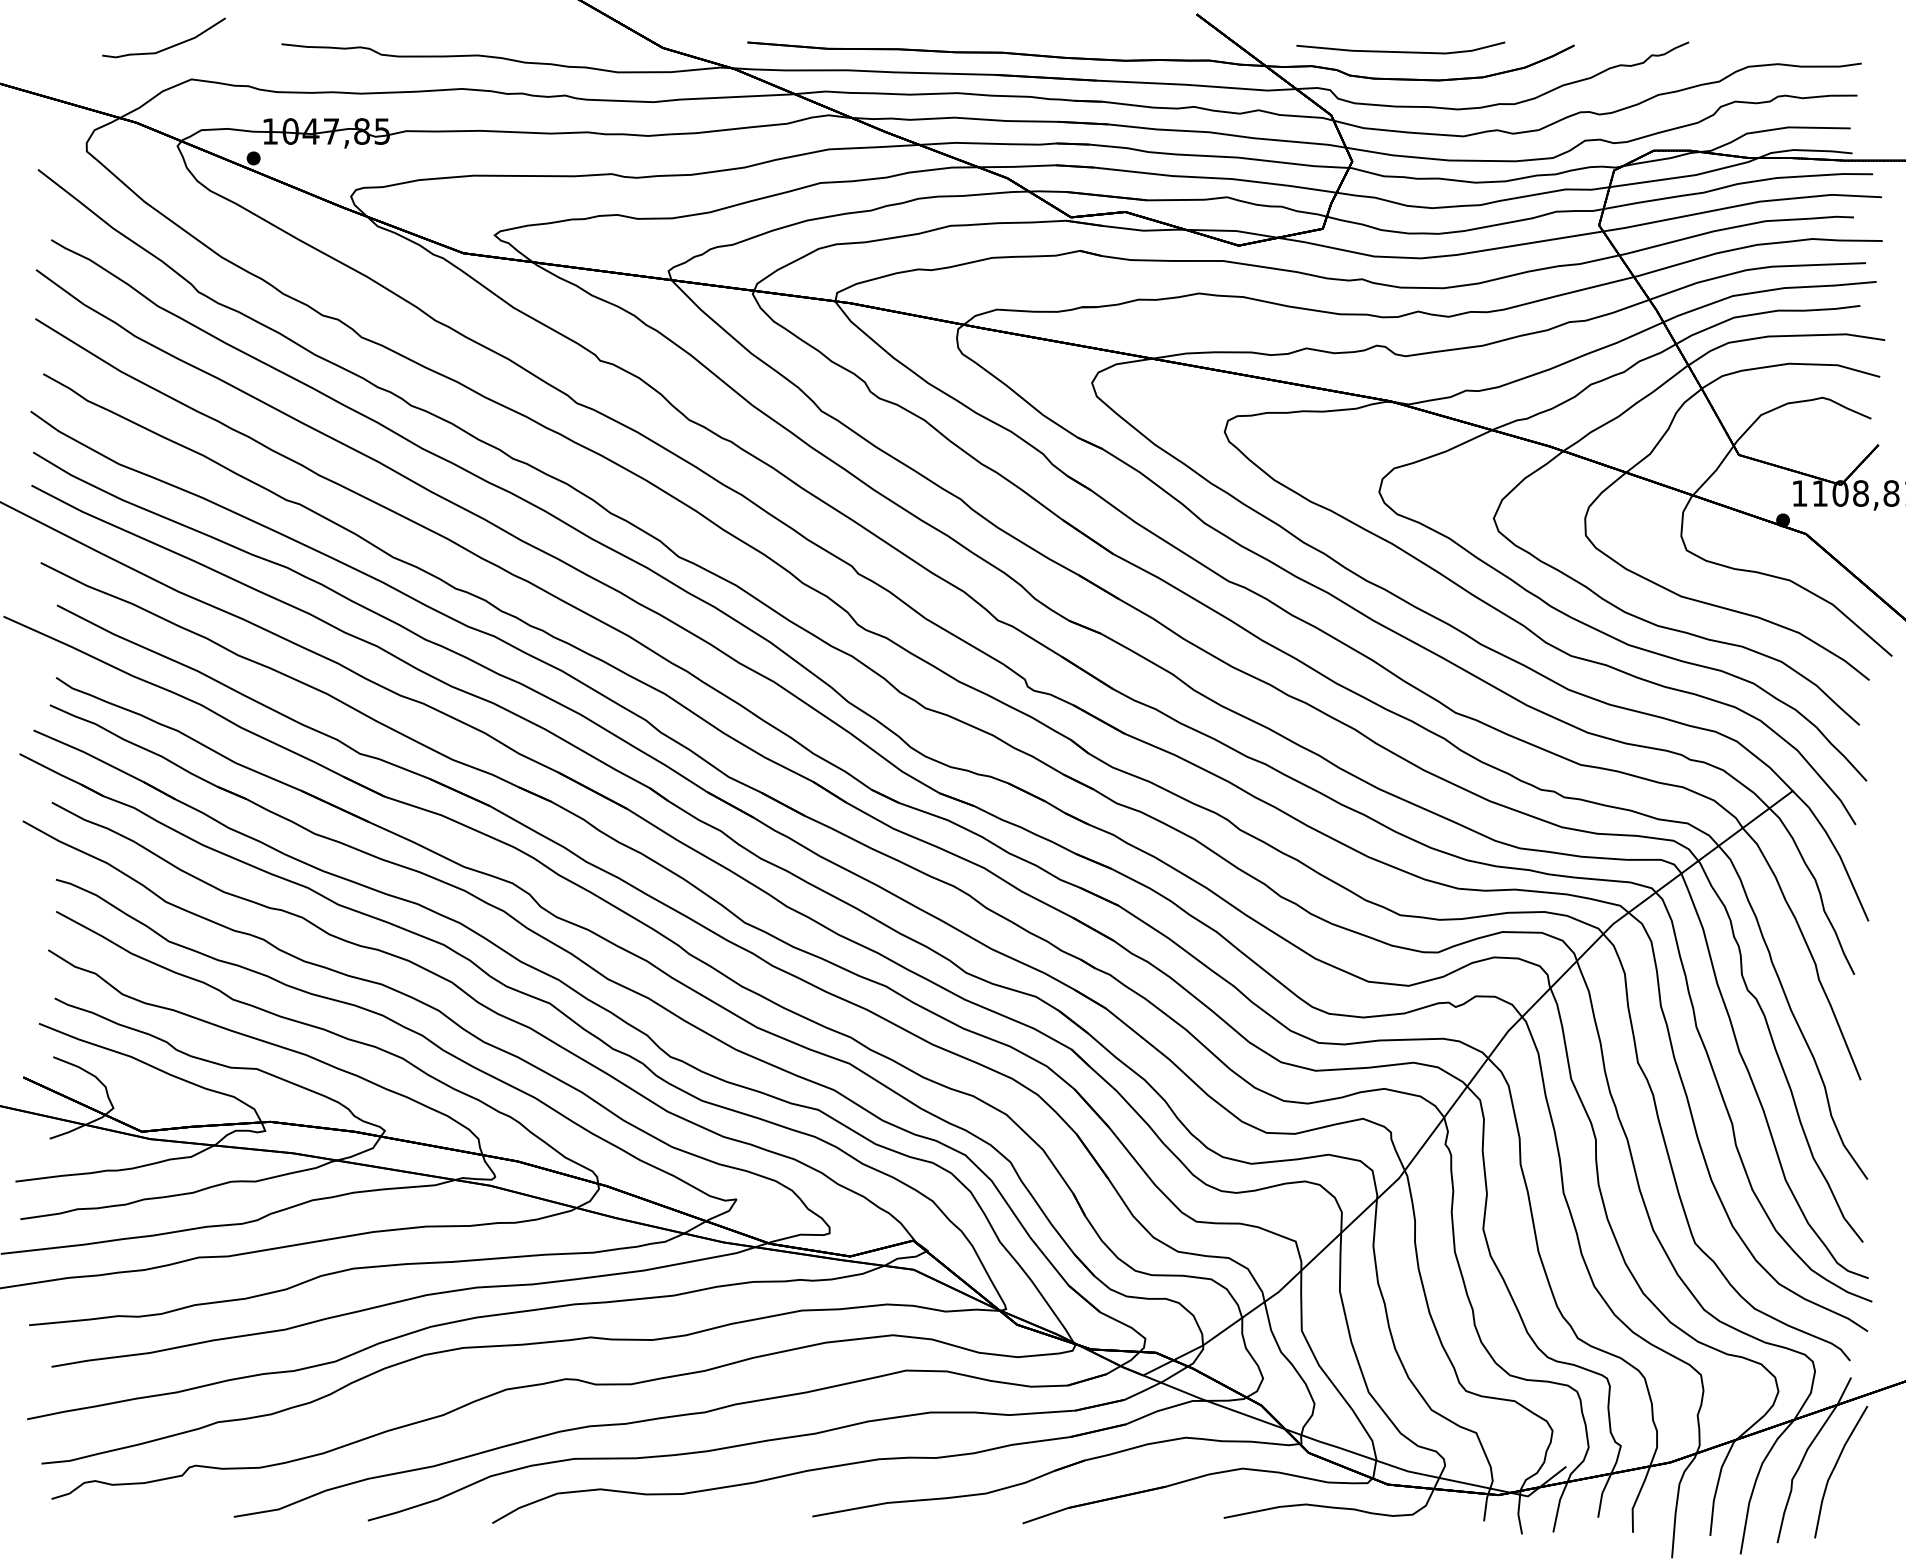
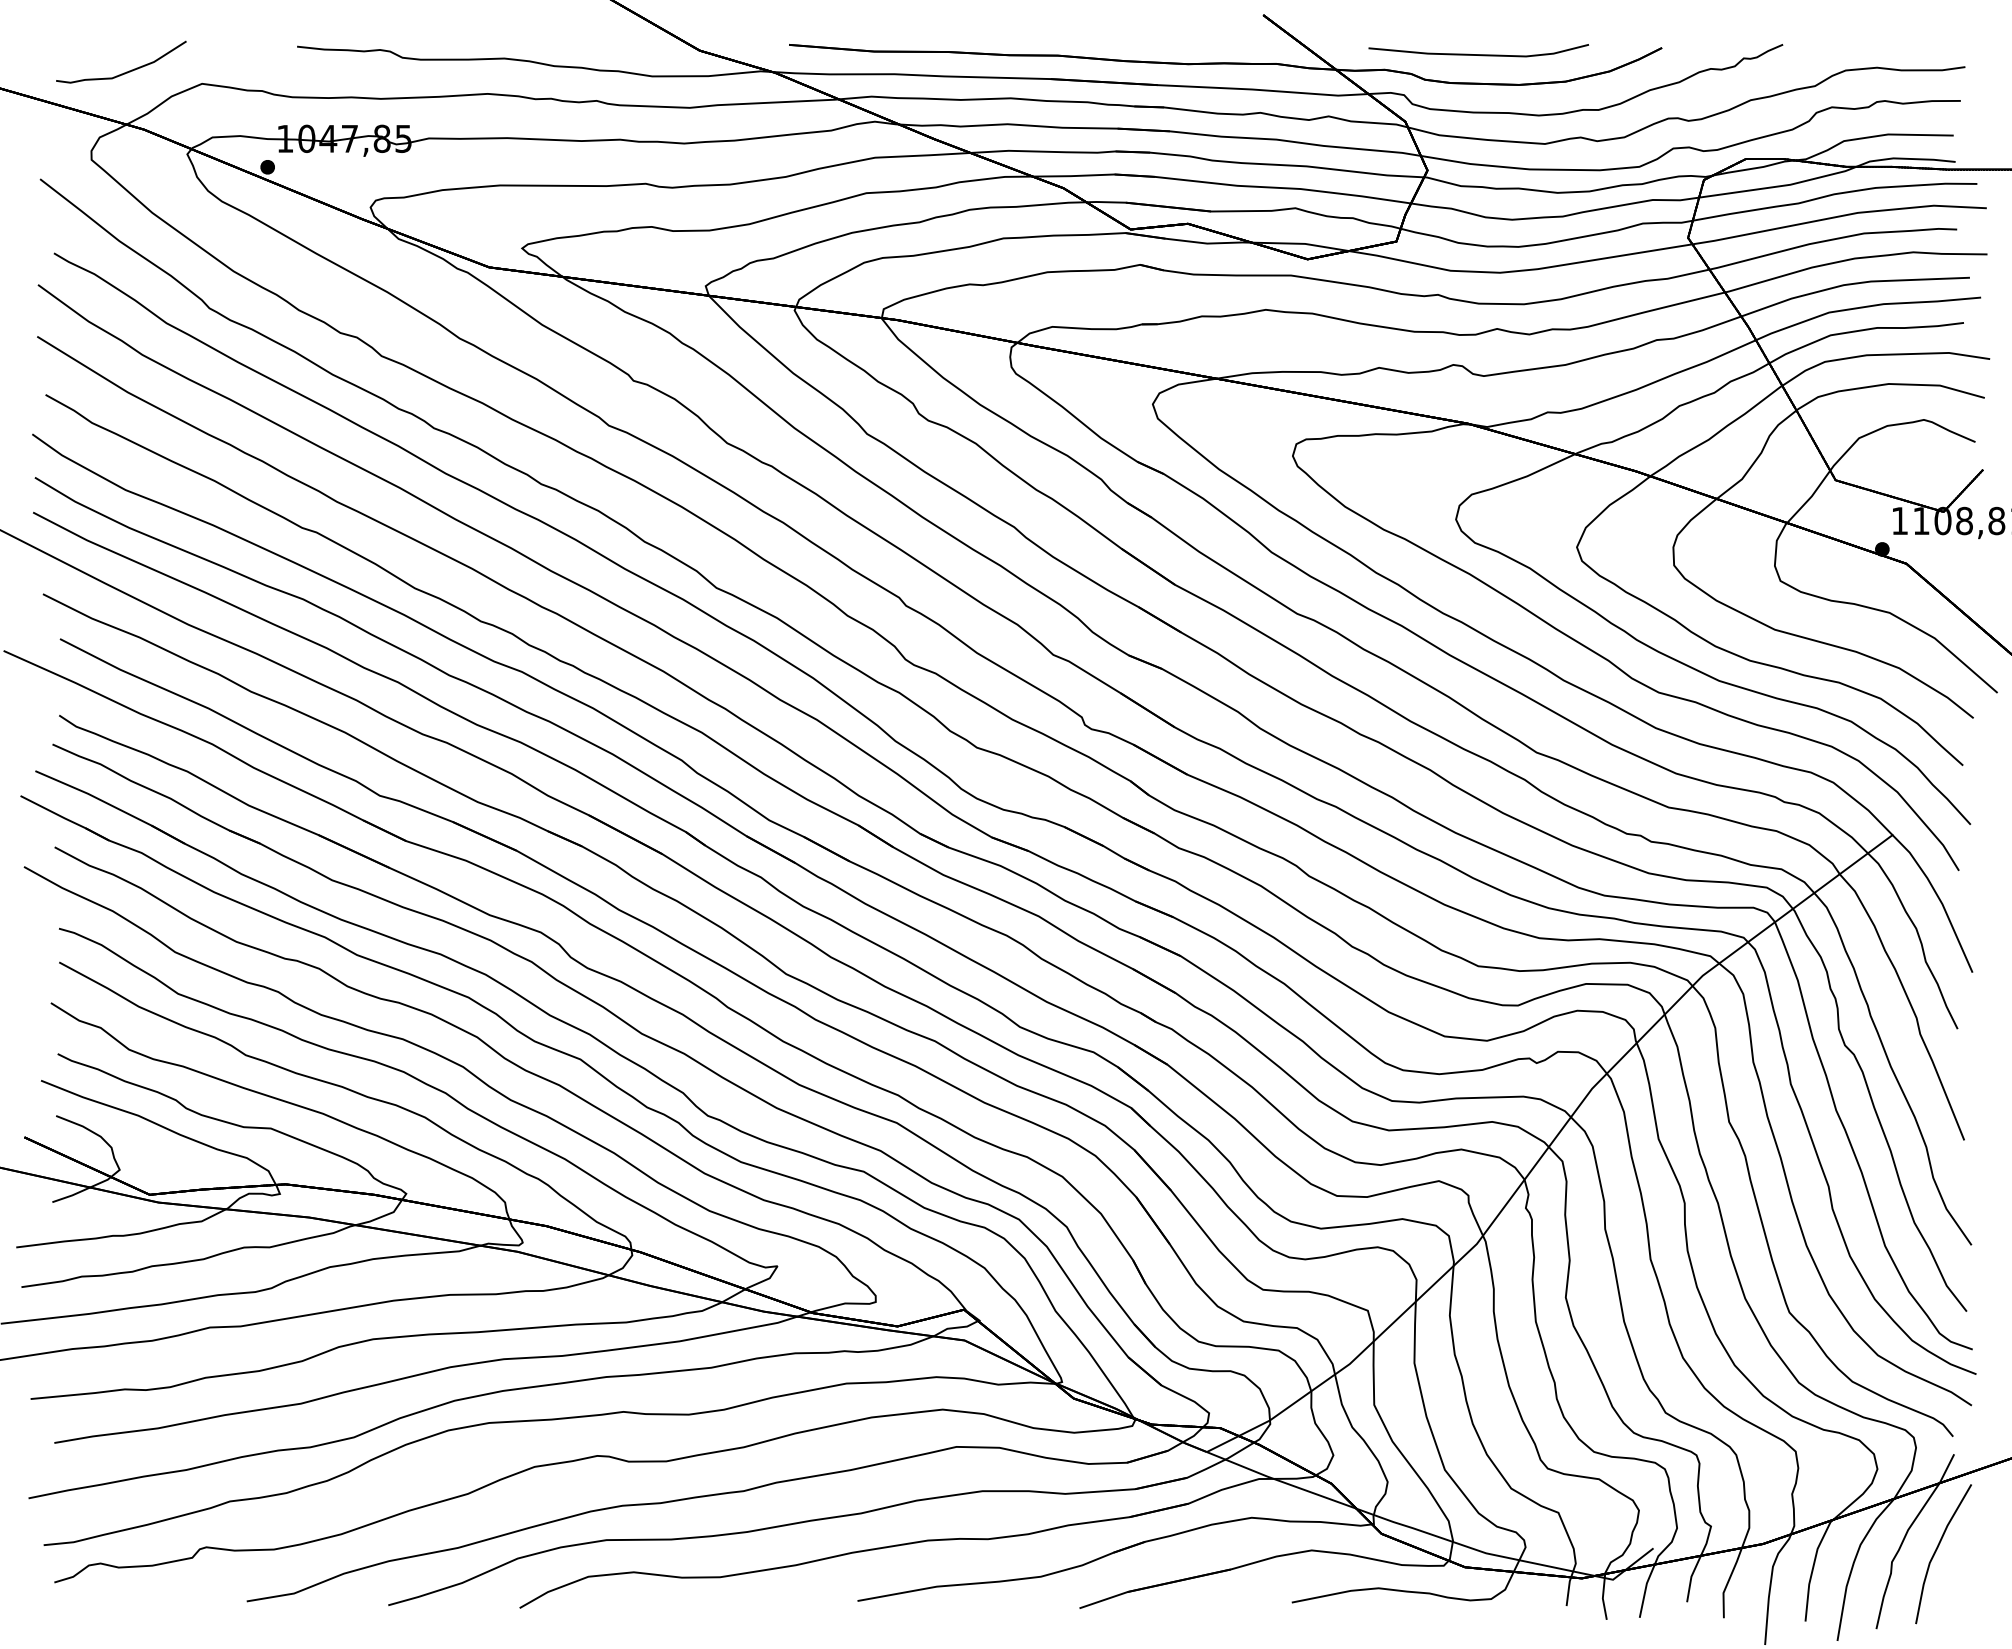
curve: (166, 47) -> (123, 72), moved

